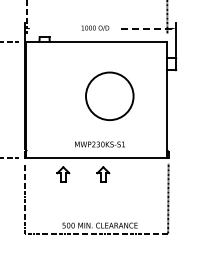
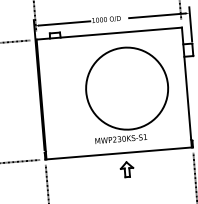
line: (54, 28) -> (64, 23), added
line: (144, 28) -> (157, 15), dashed -> solid
circle: (109, 96) -> (126, 88), size x1.67
part: (63, 174) -> (86, 173), removed

